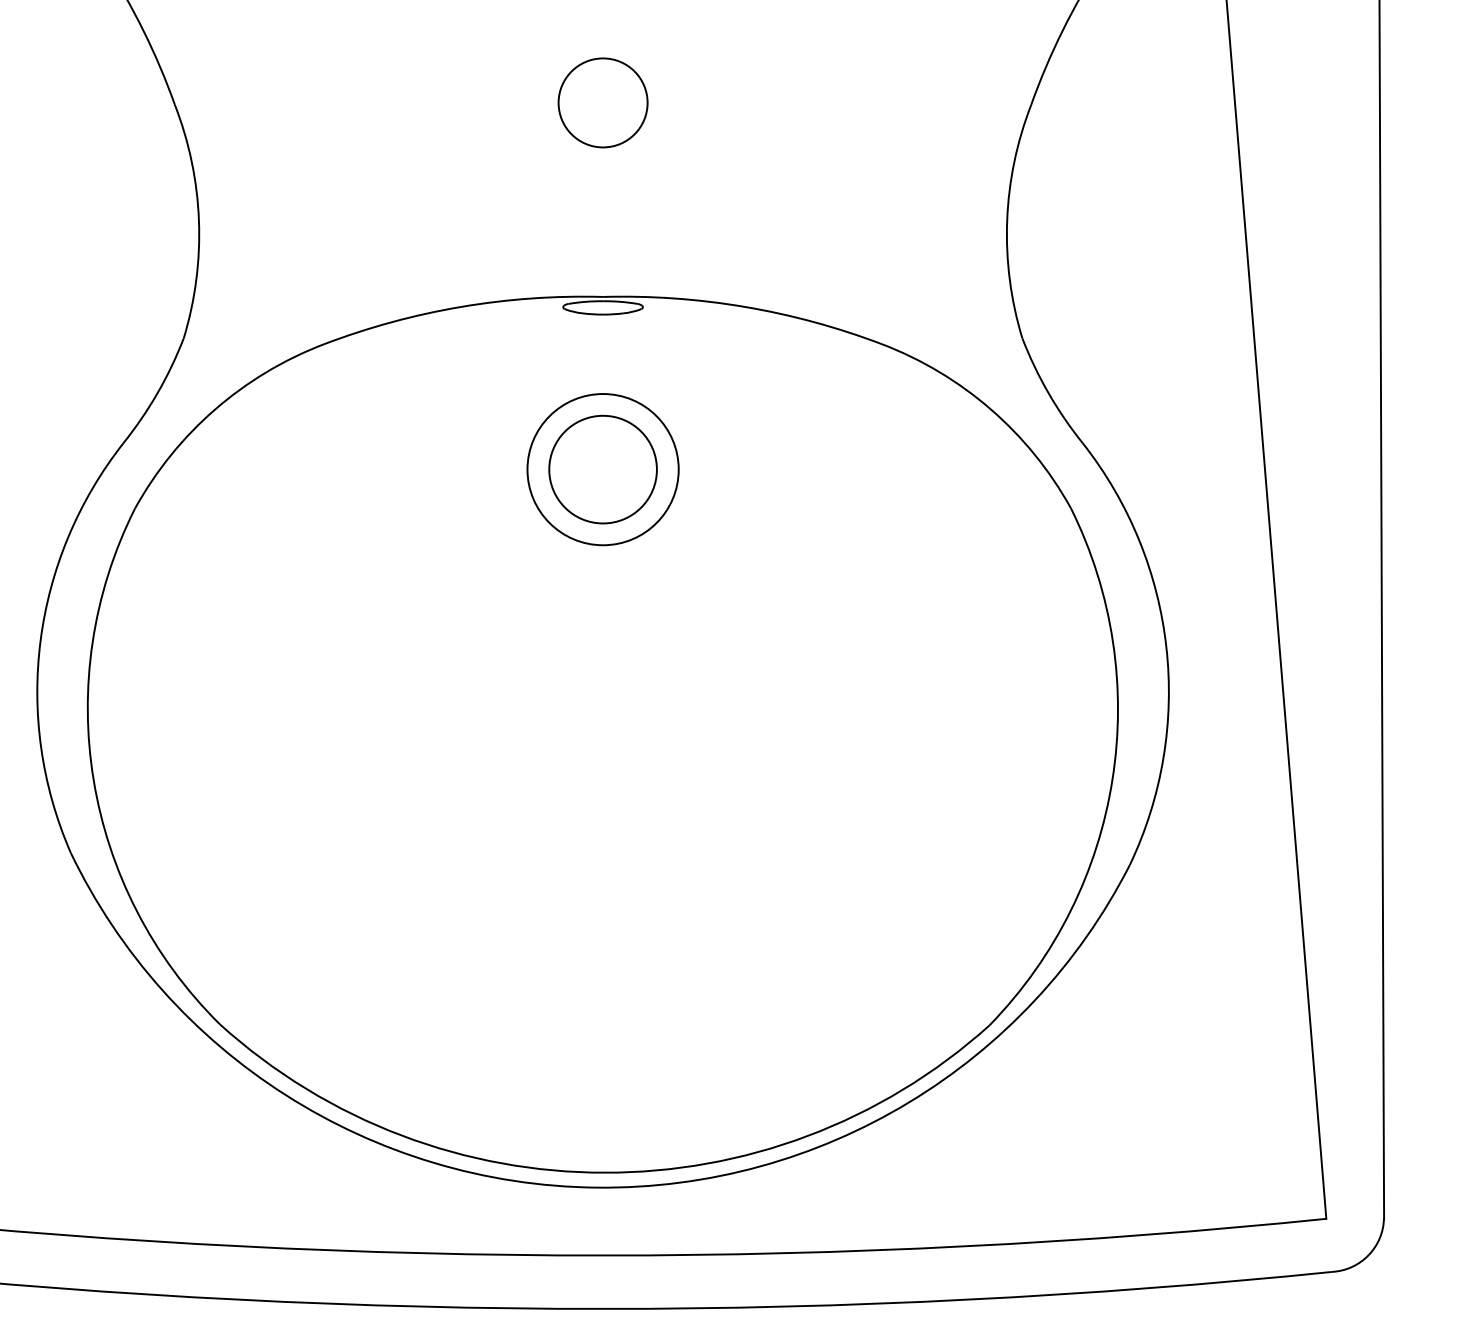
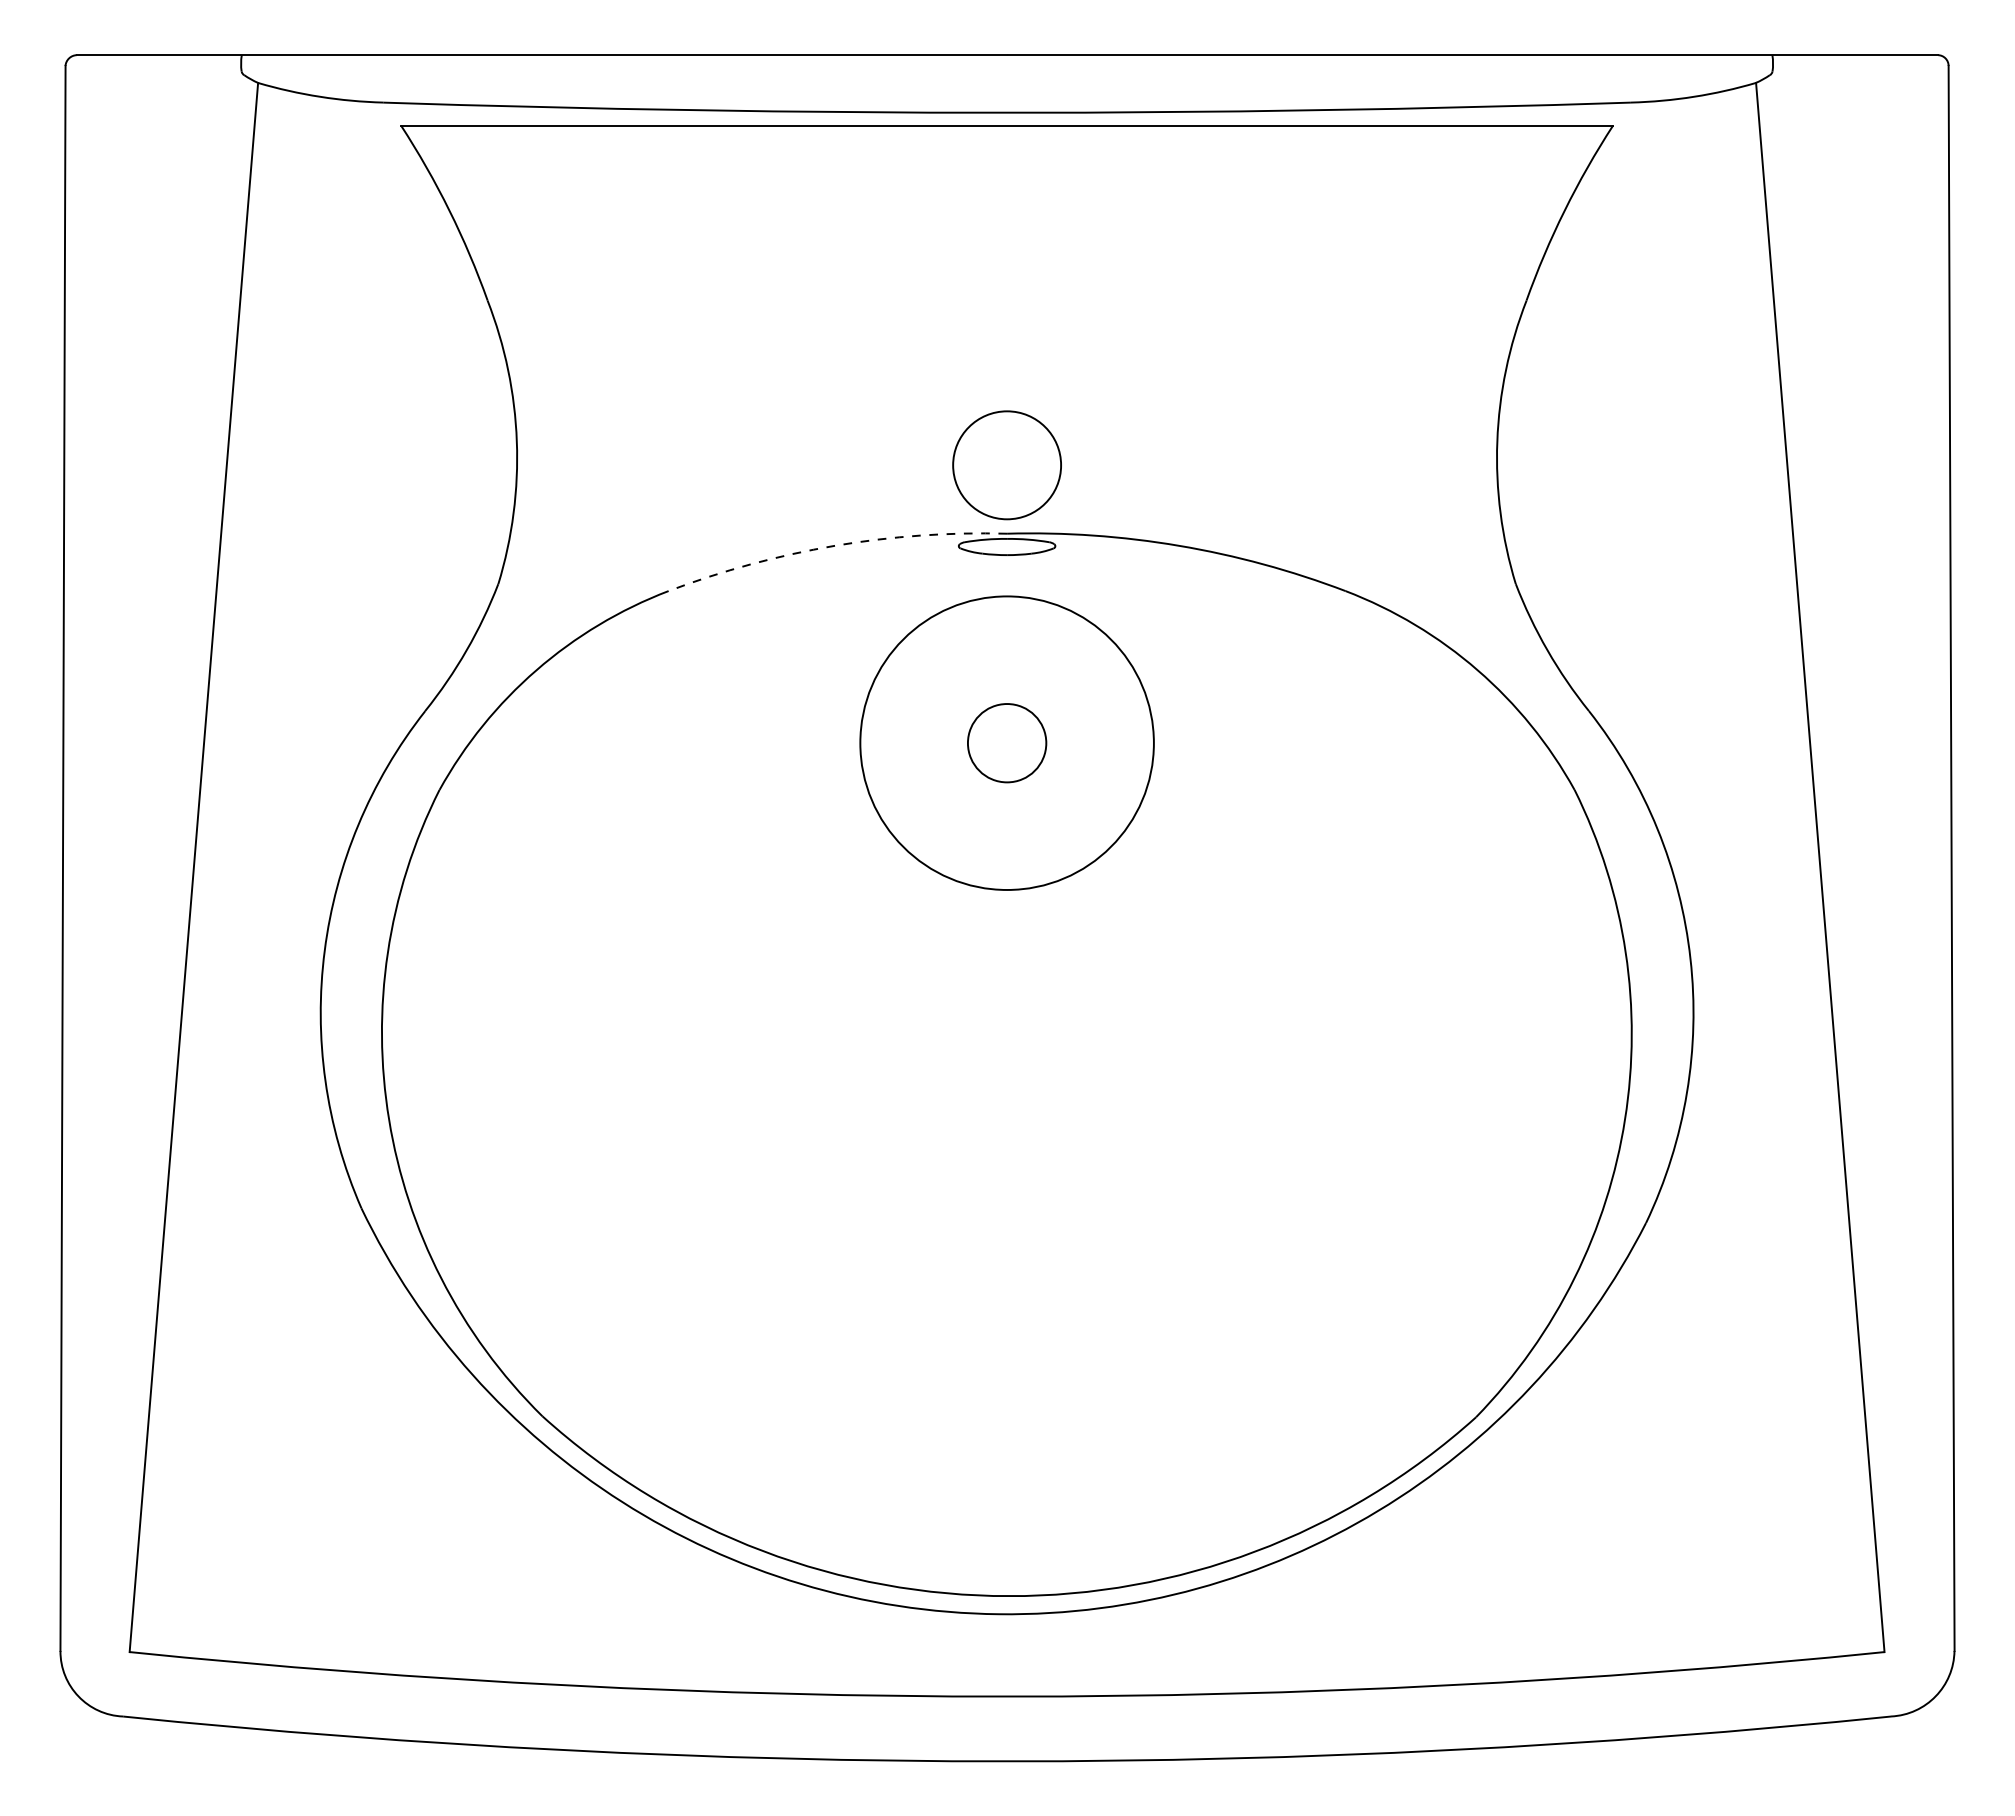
circle: (602, 103) -> (1006, 465), moved
arc: (461, 306) -> (835, 545), solid -> dashed
circle: (602, 469) -> (1006, 742), size x0.6
circle: (602, 469) -> (1006, 742), size x1.6

